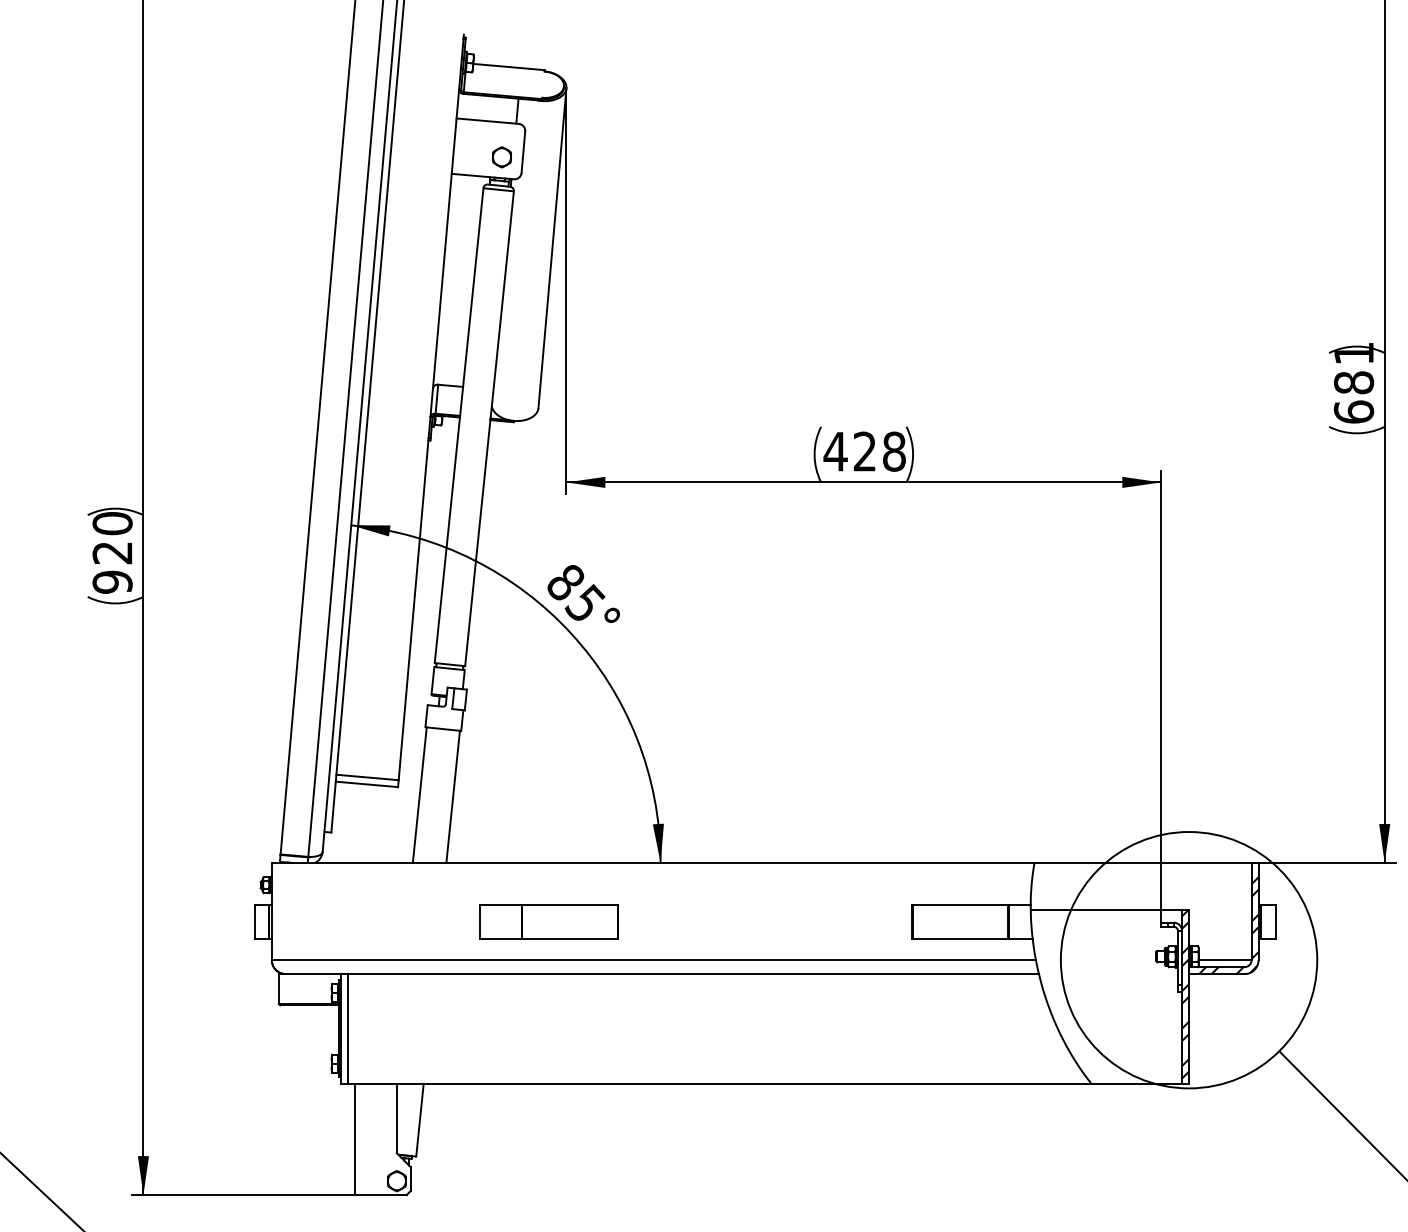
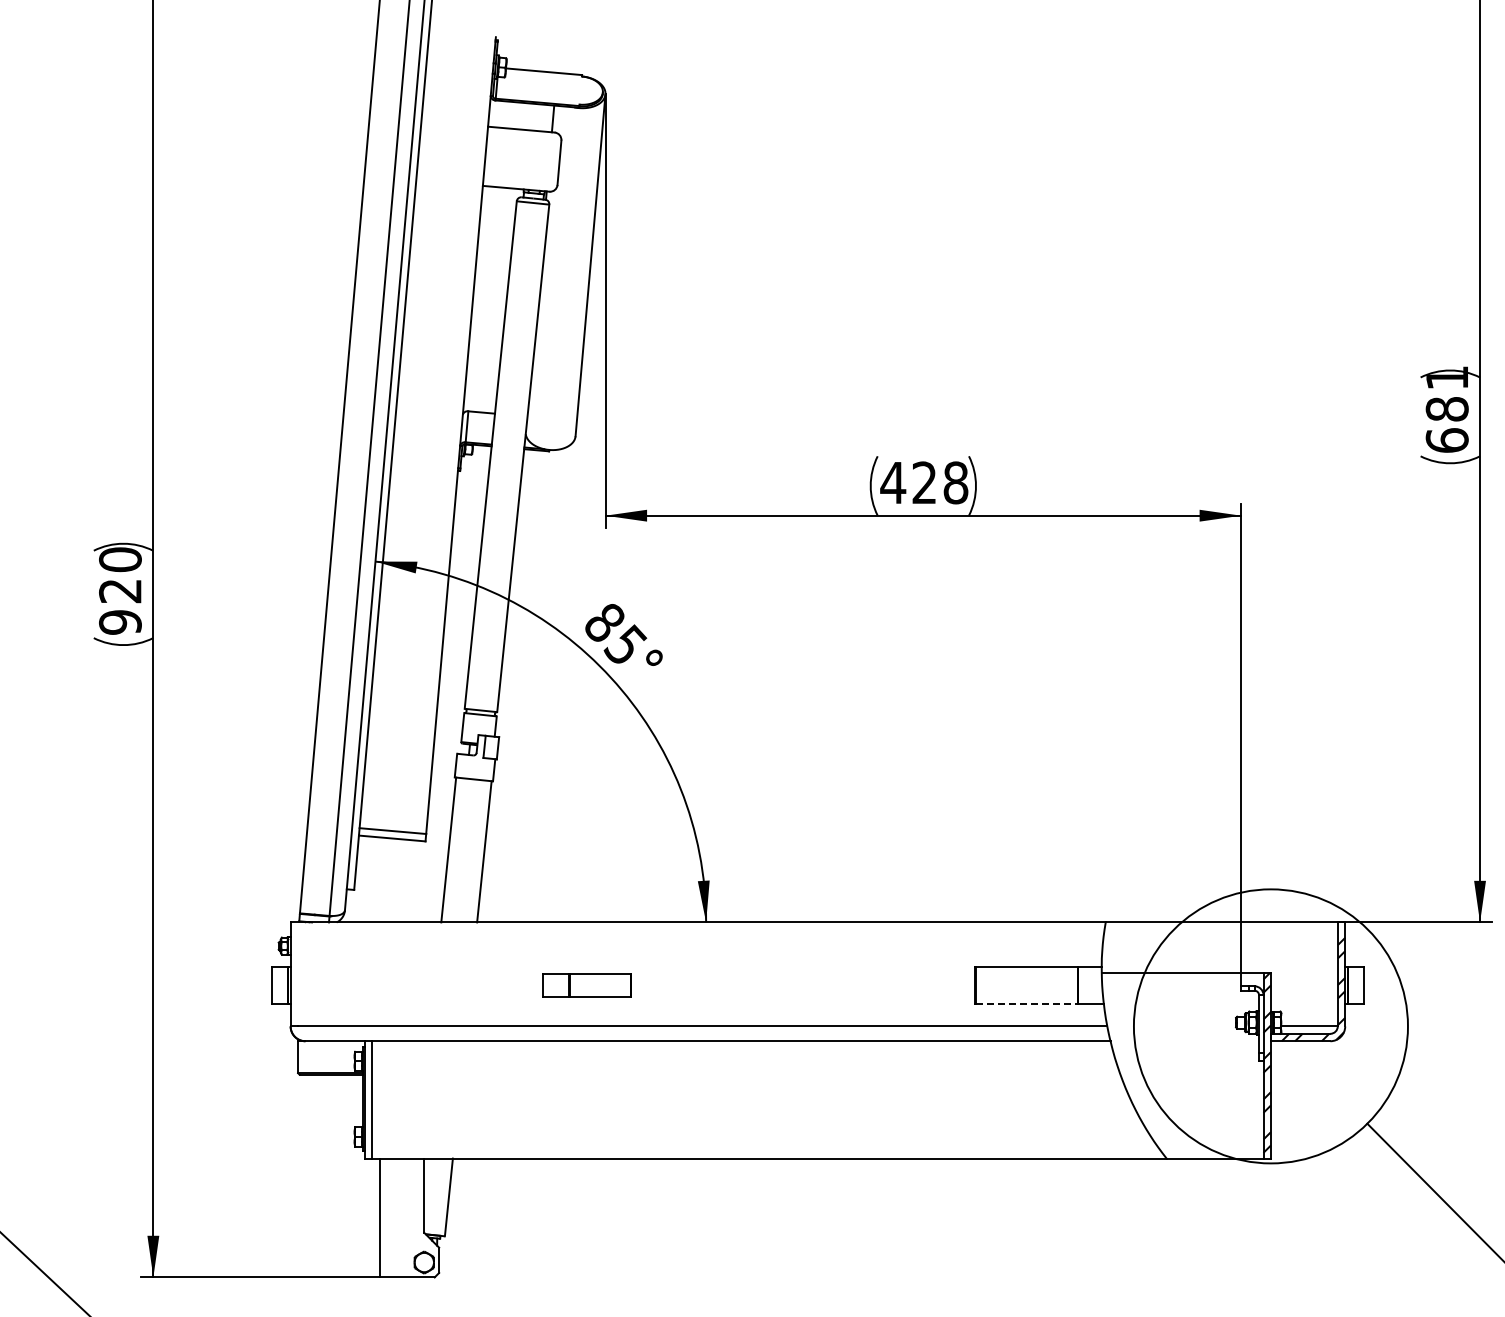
part: (501, 156) -> (536, 167), removed
part: (548, 921) -> (586, 985), size x0.6
line: (961, 939) -> (1027, 1004), solid -> dashed

